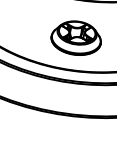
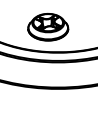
part: (76, 38) -> (48, 27), moved

